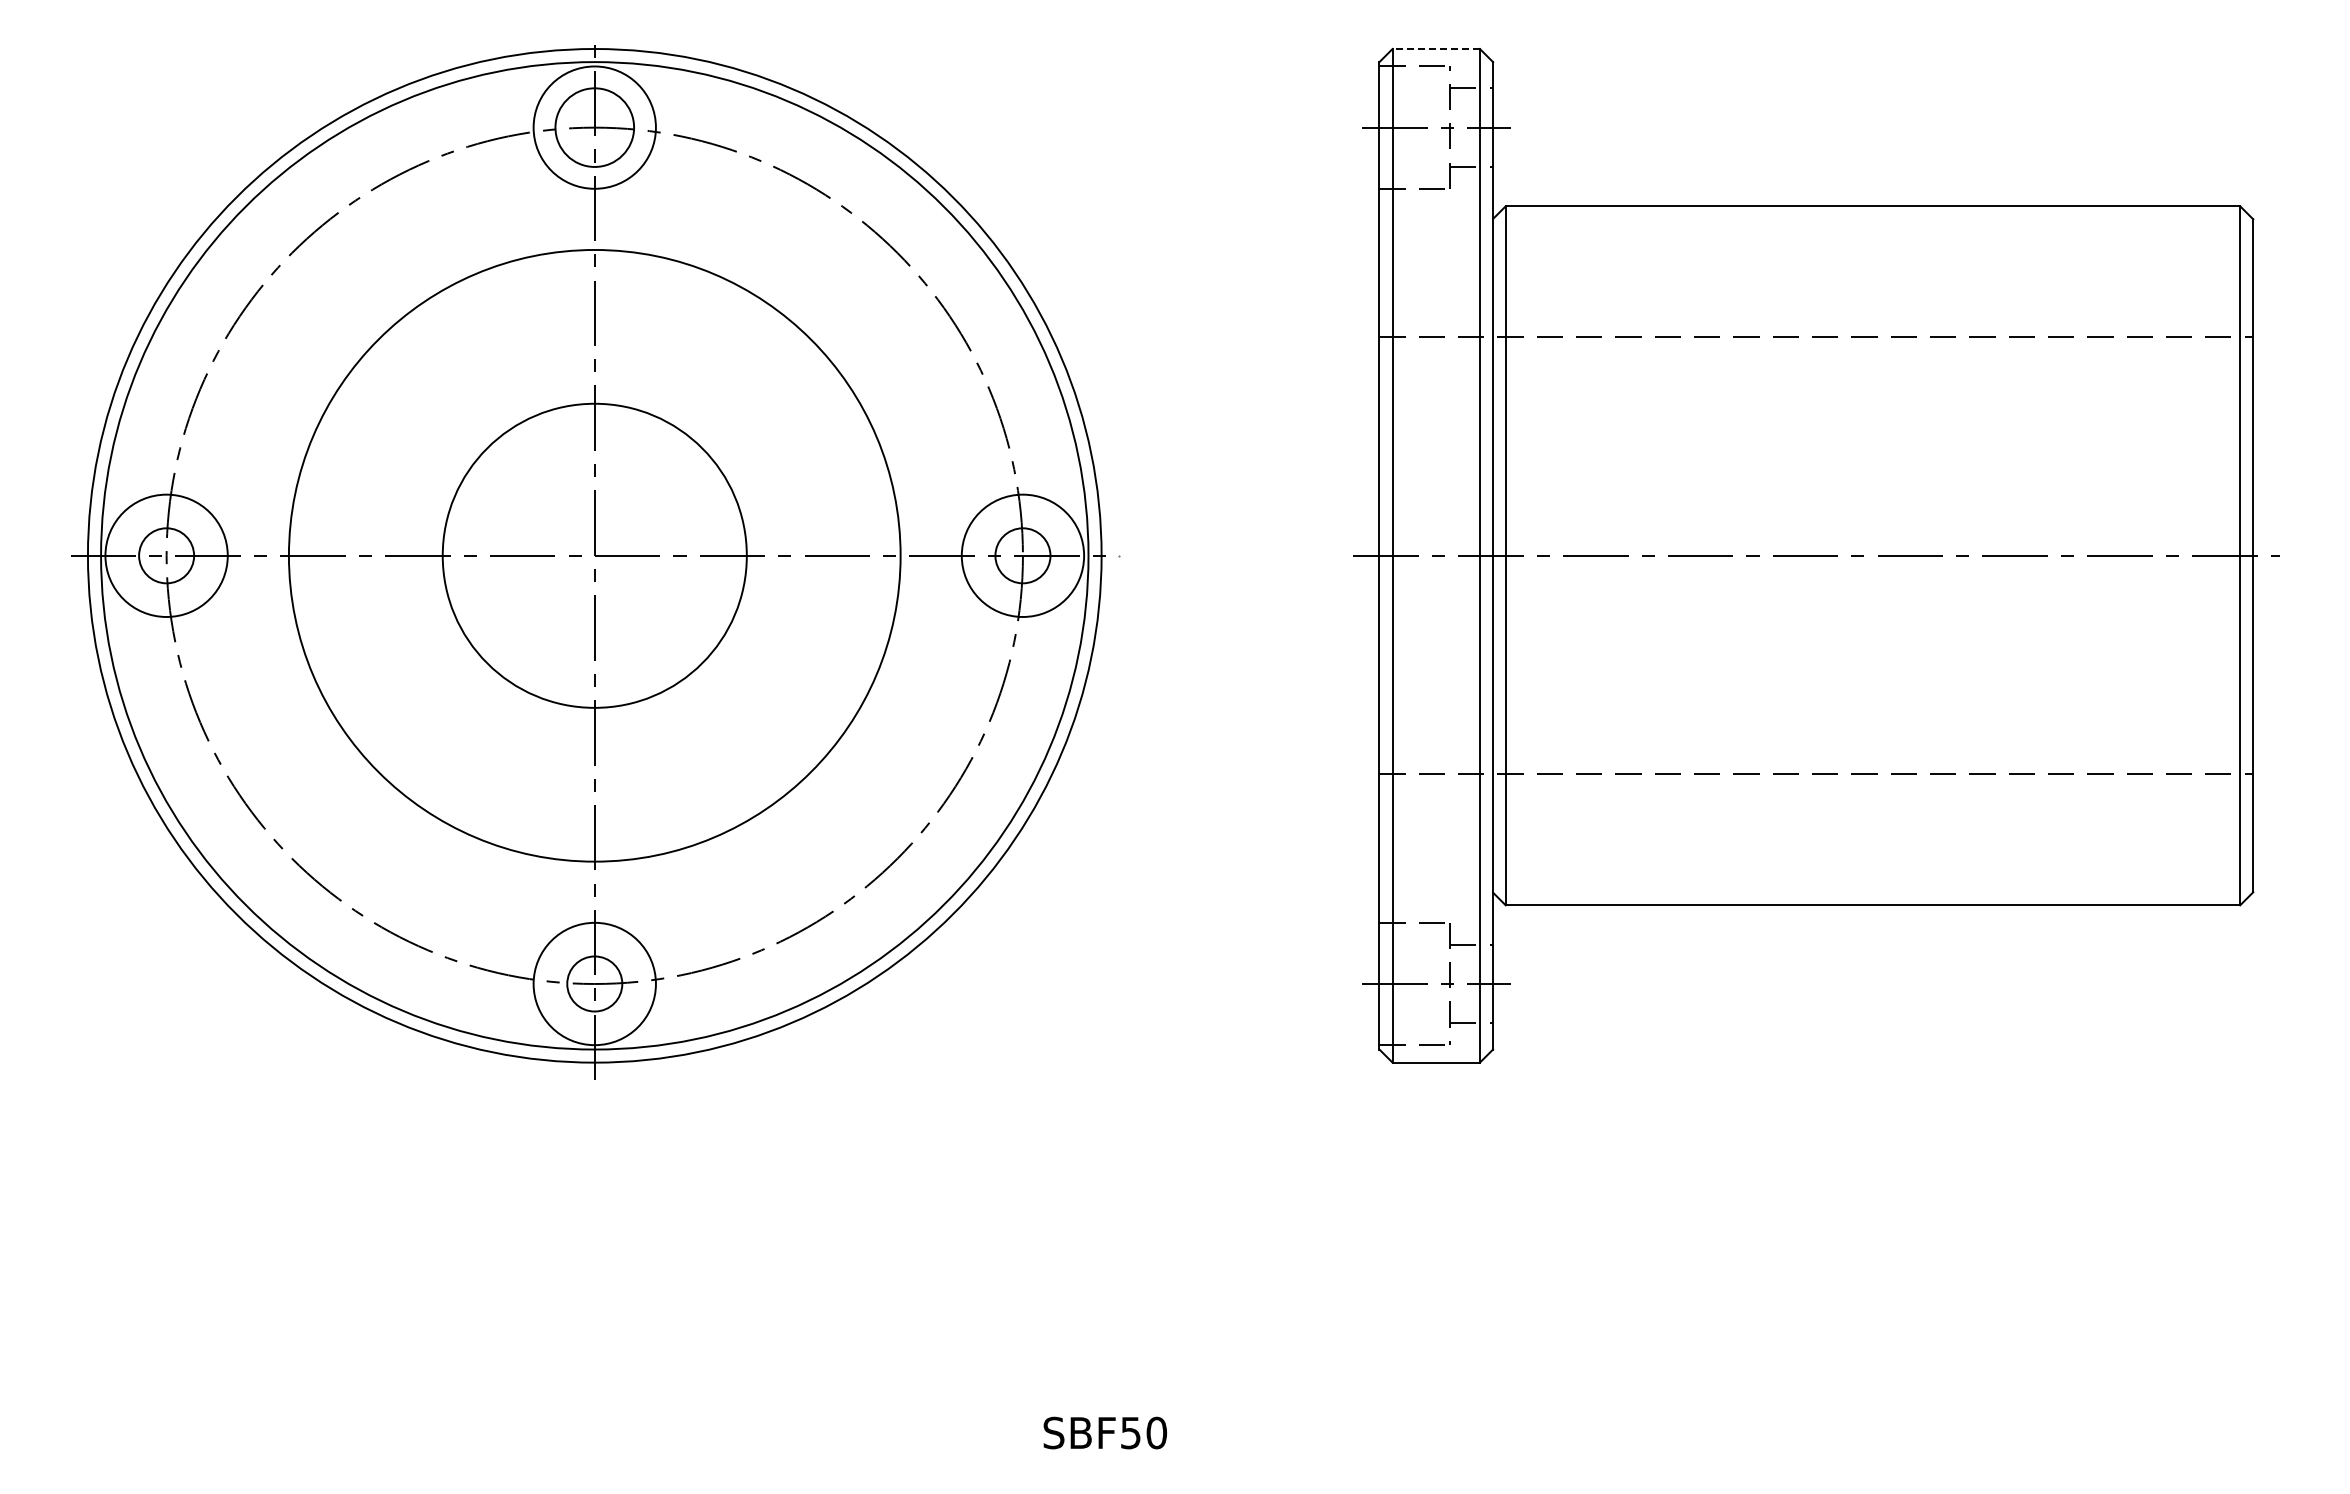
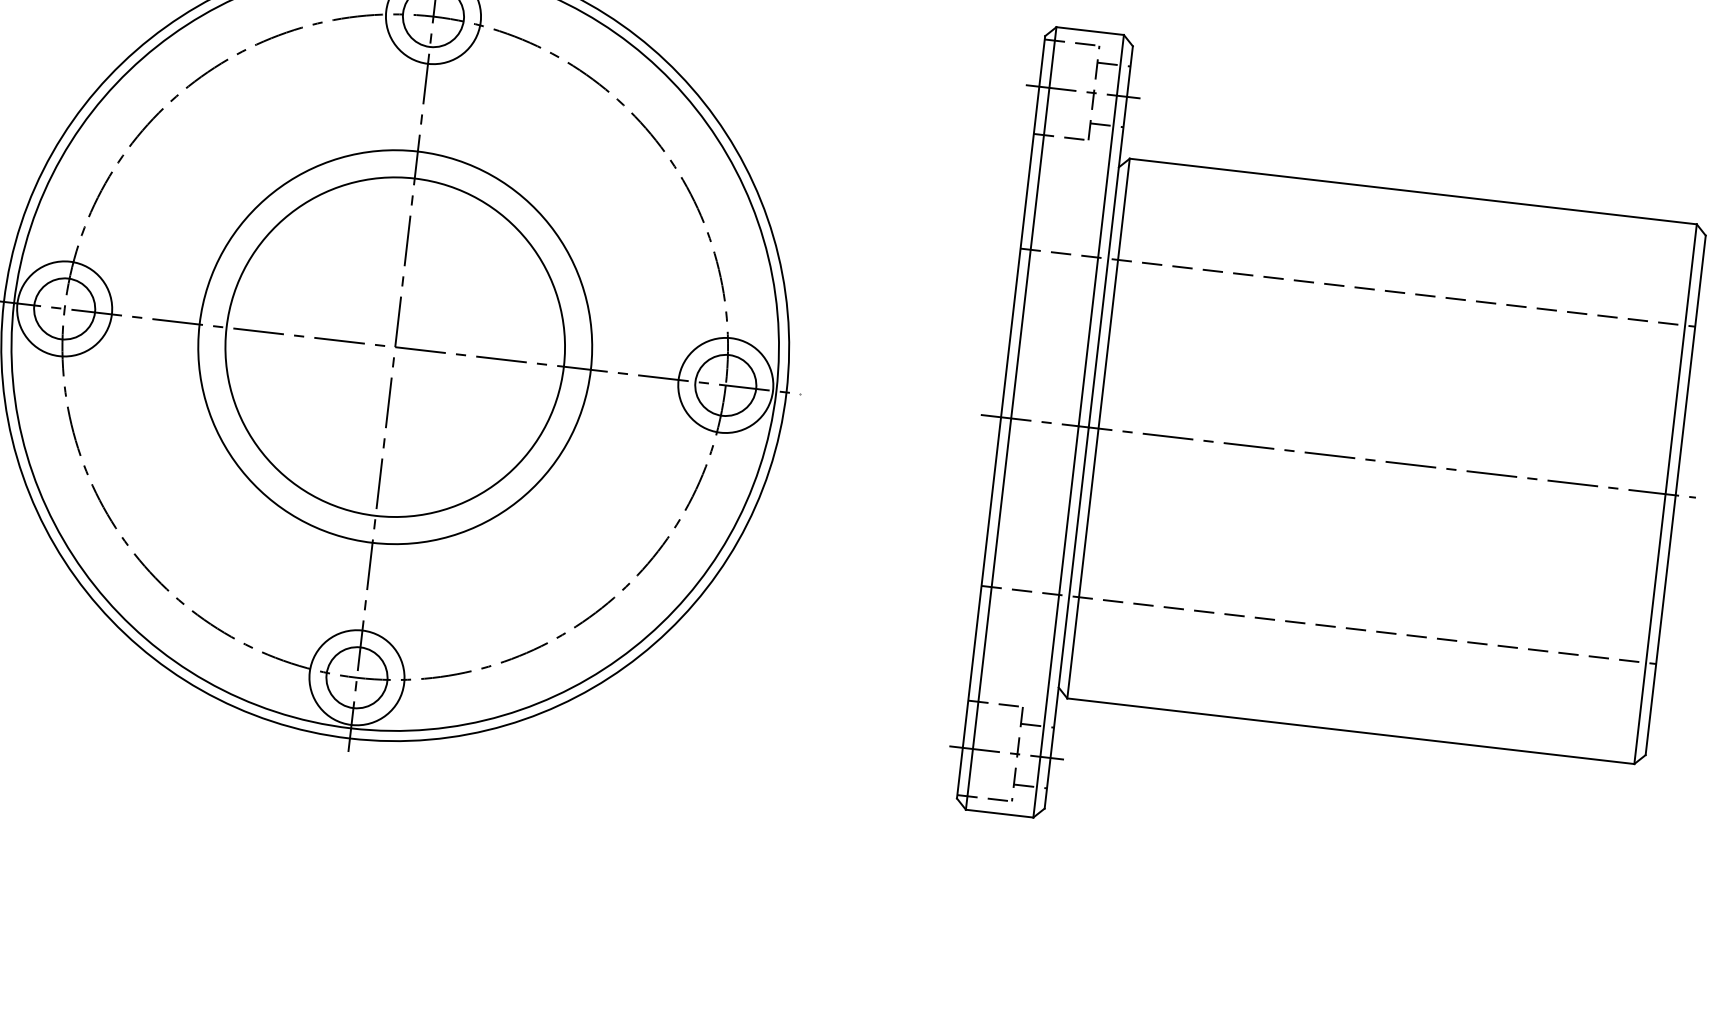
line: (1436, 49) -> (1090, 31), dashed -> solid
circle: (166, 555) -> (64, 308), size x1.43
circle: (594, 555) -> (395, 346), size x0.71
circle: (594, 555) -> (395, 346), size x1.67
circle: (1022, 555) -> (725, 385), size x1.43
circle: (594, 983) -> (356, 677), size x1.43

